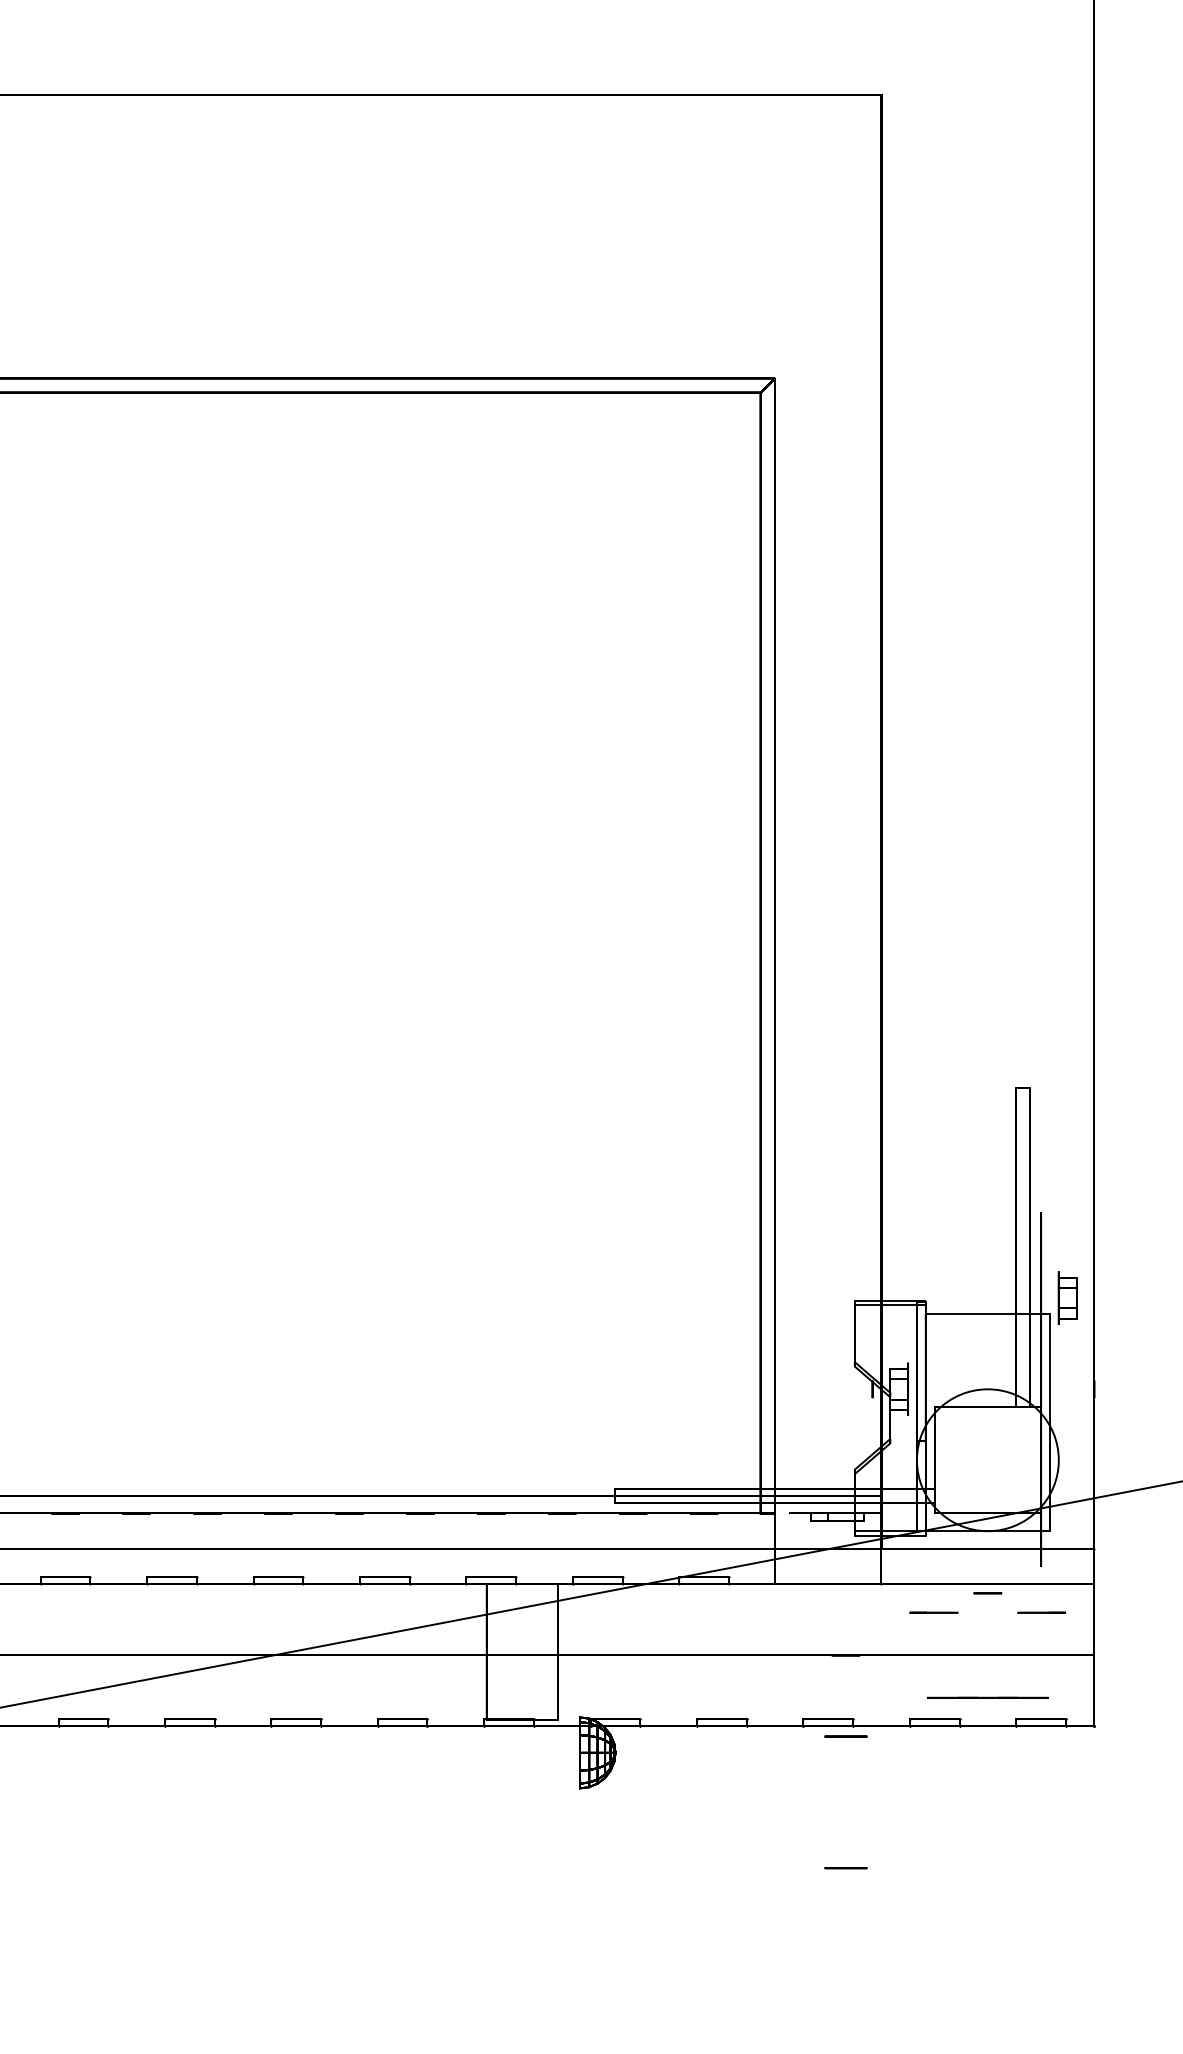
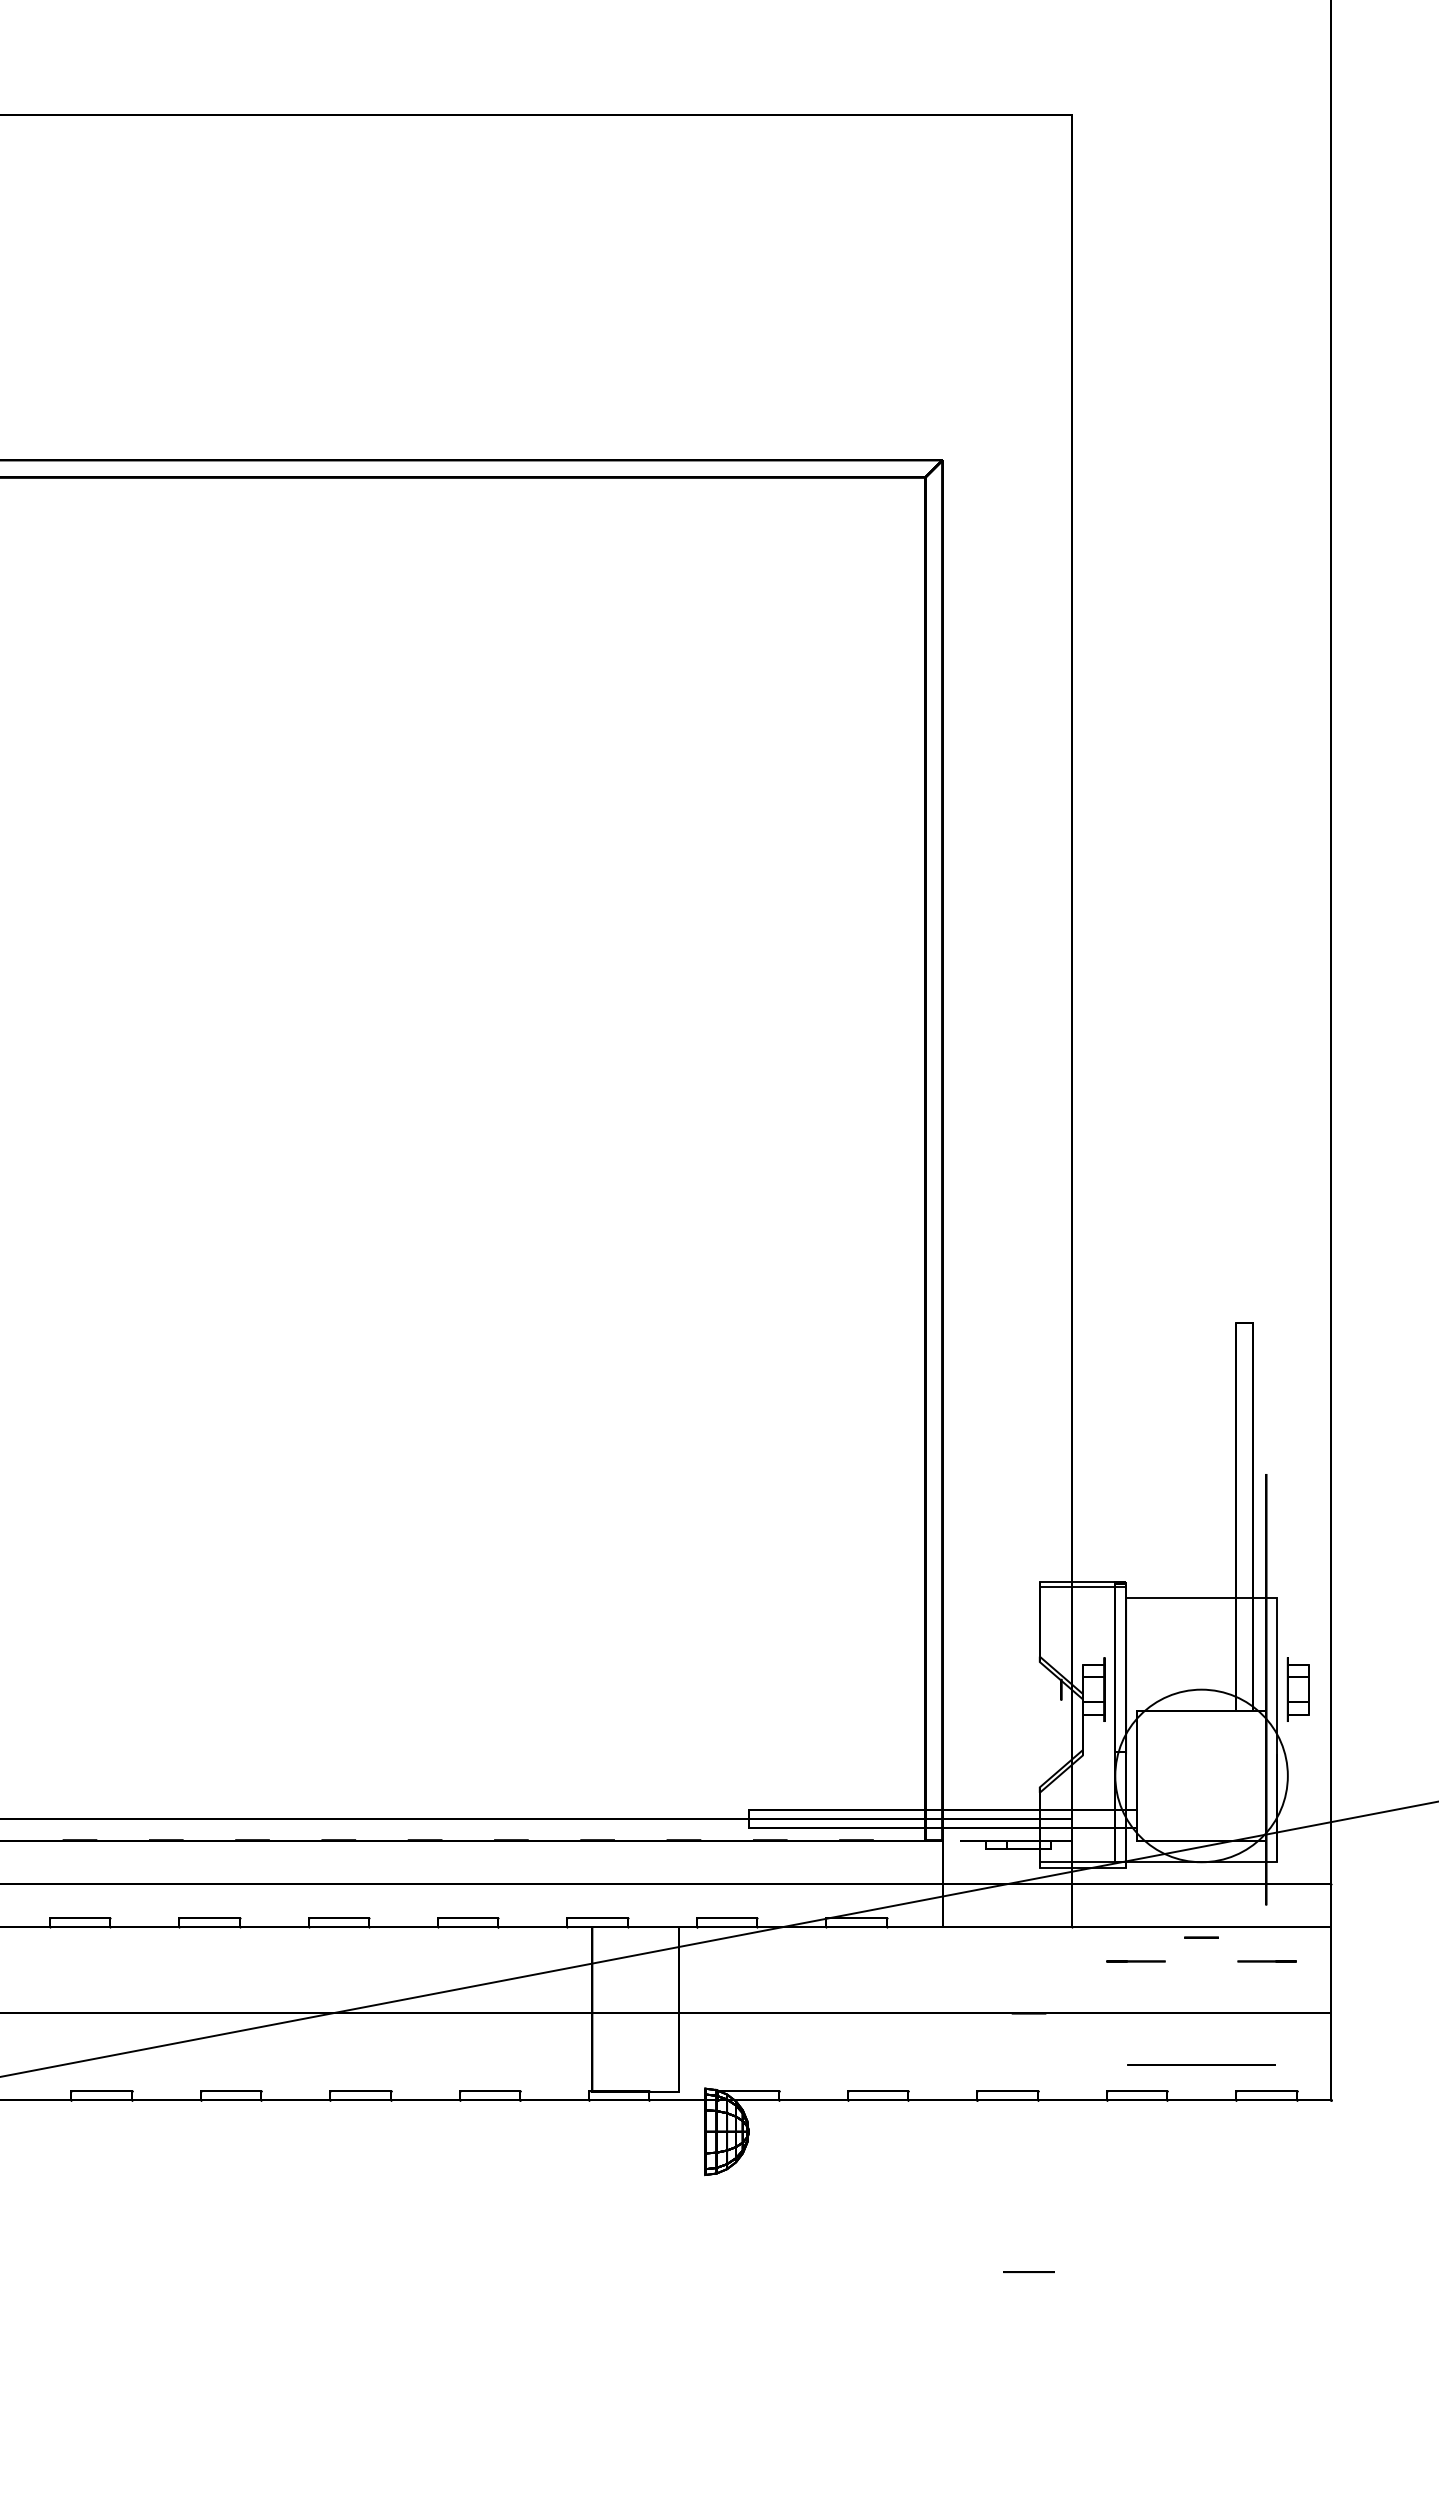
part: (1066, 1297) -> (1297, 1689), moved
line: (845, 1736) -> (1028, 2111), removed

